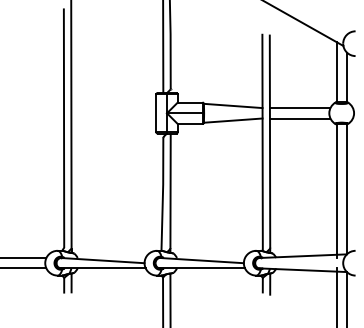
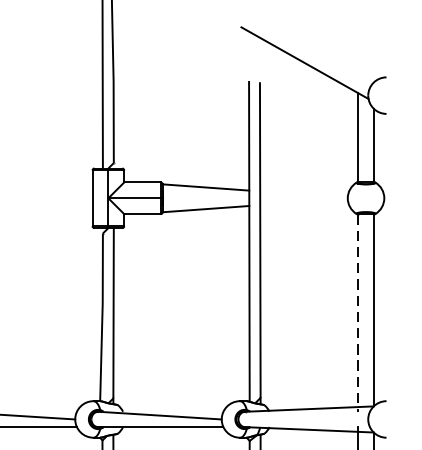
line: (299, 108) -> (303, 191), removed
line: (299, 118) -> (303, 205), removed
line: (336, 191) -> (358, 313), solid -> dashed

